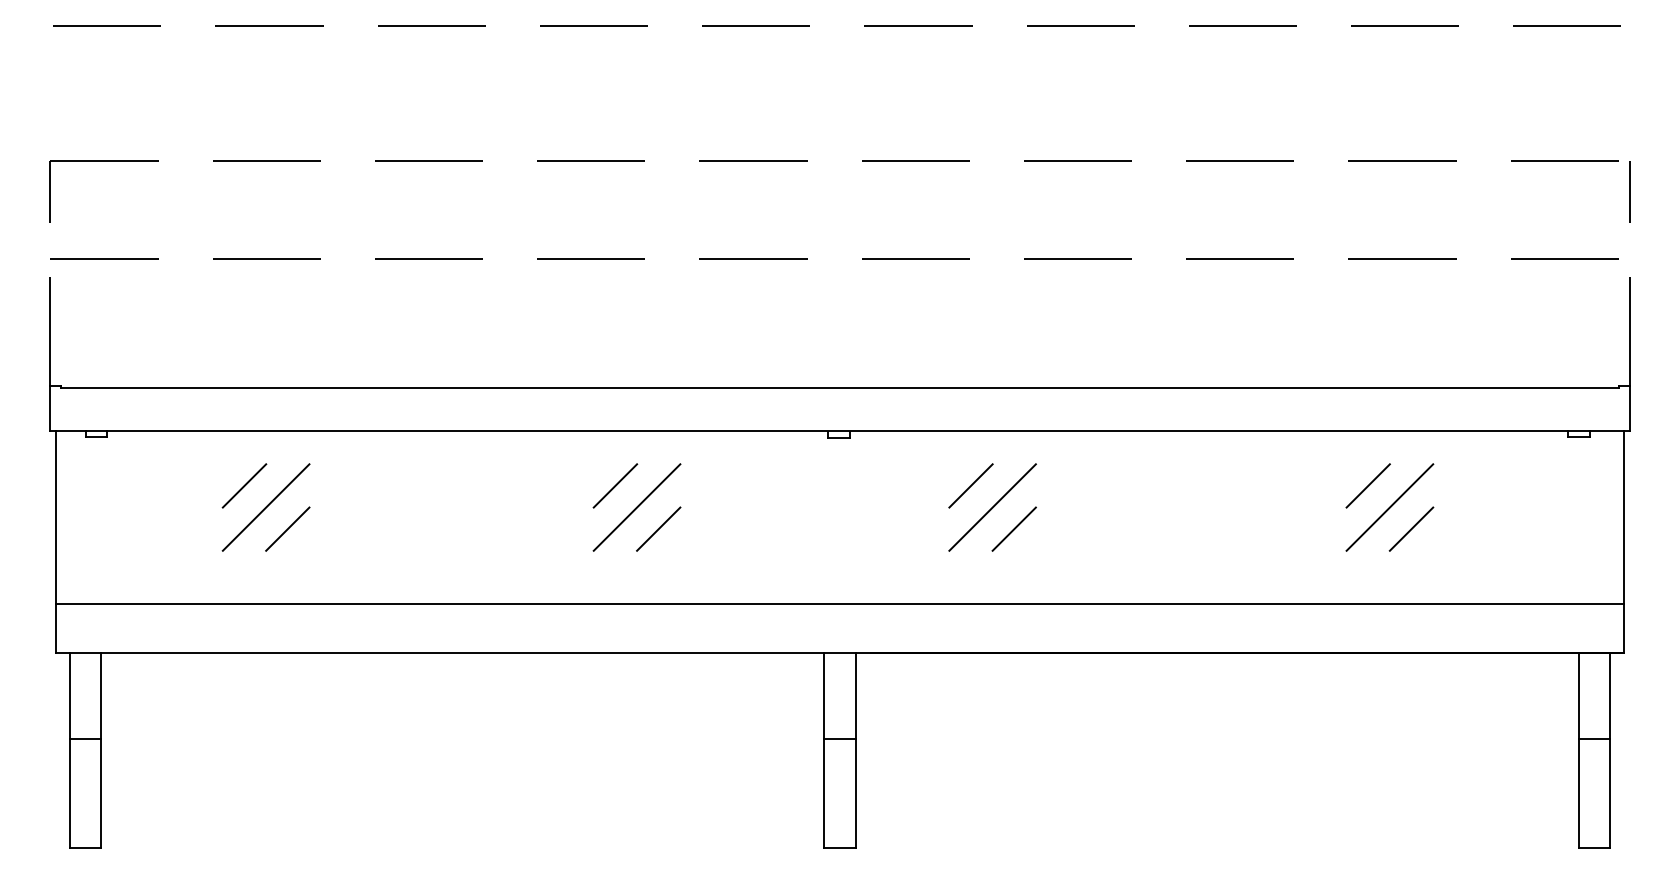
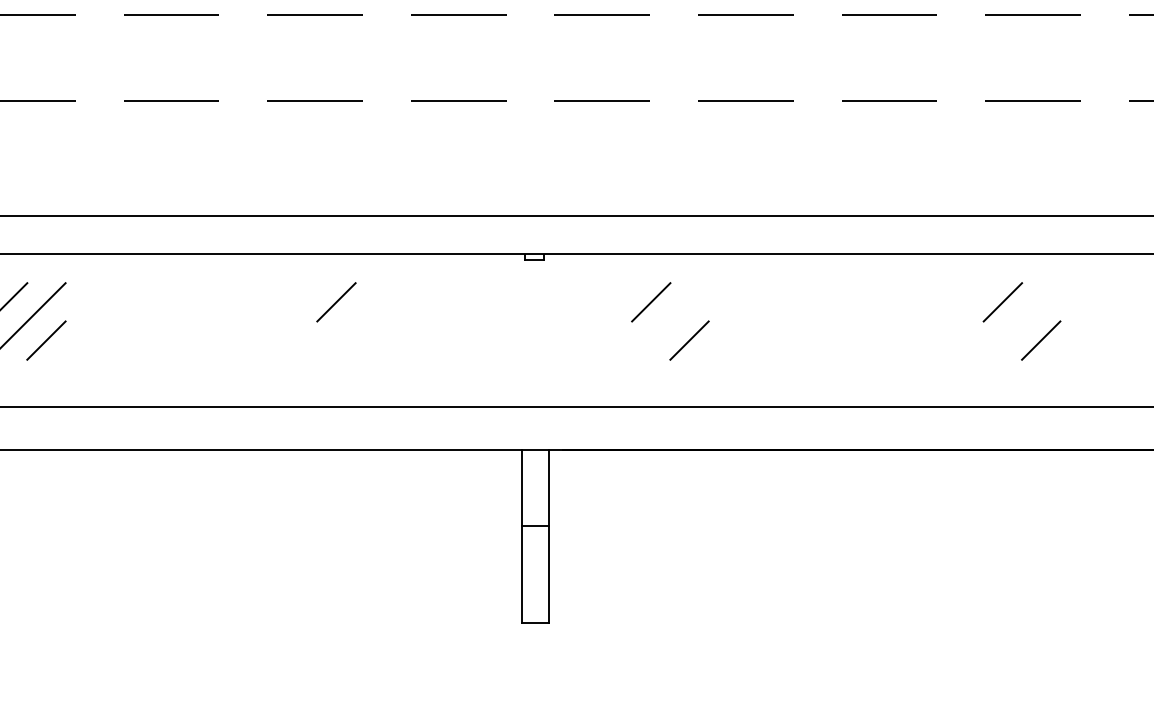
line: (636, 507) -> (355, 321), removed
line: (992, 507) -> (670, 321), removed
line: (1389, 507) -> (1021, 321), removed
line: (658, 528) -> (374, 340), removed

